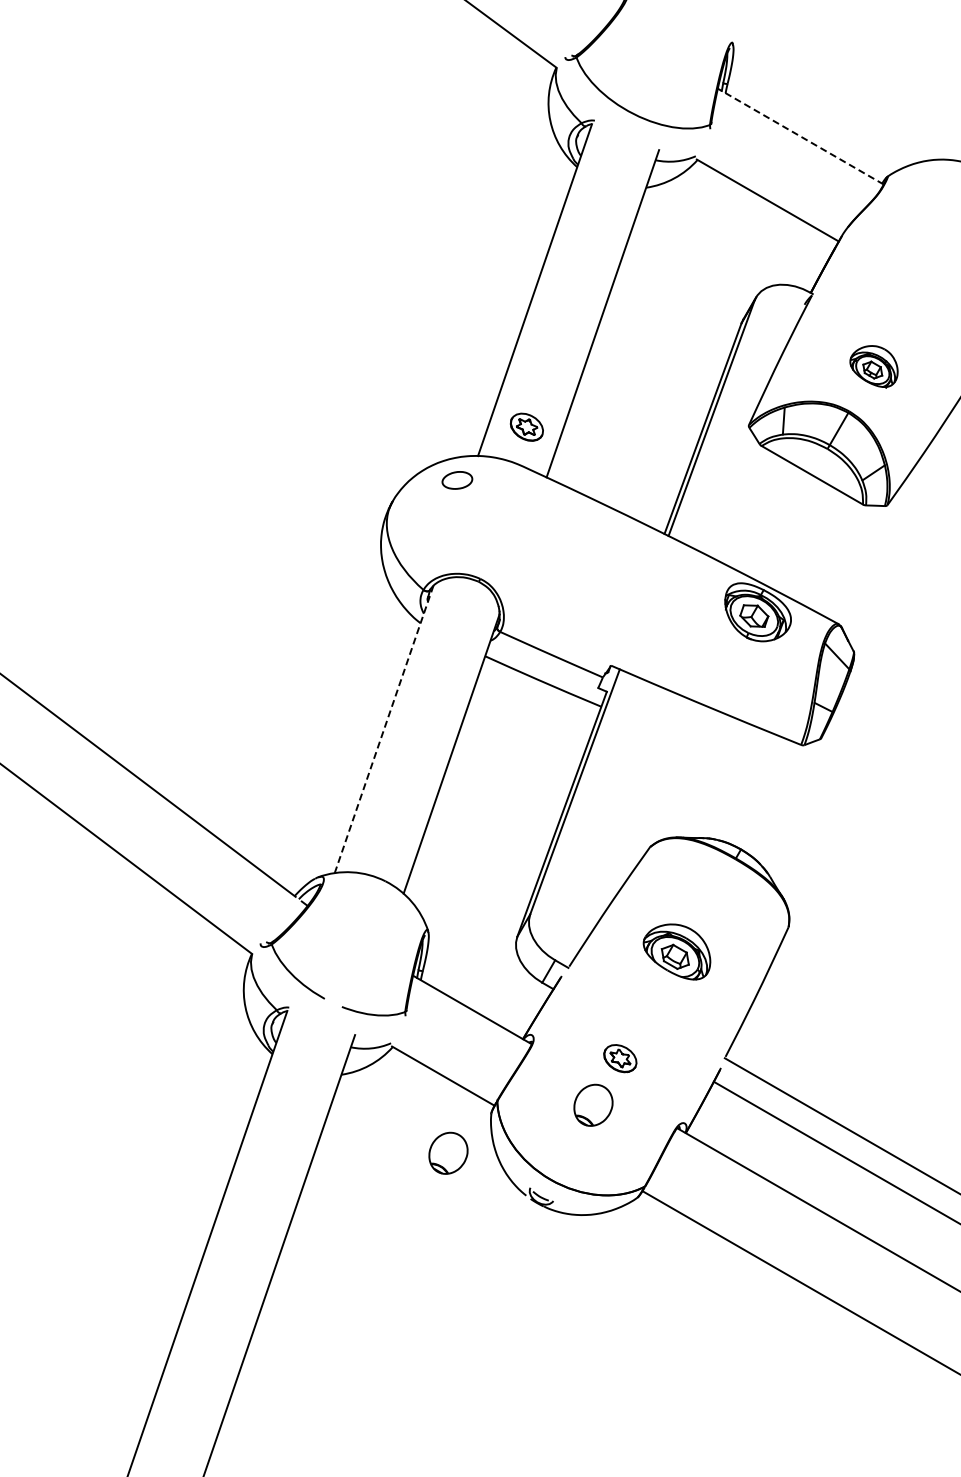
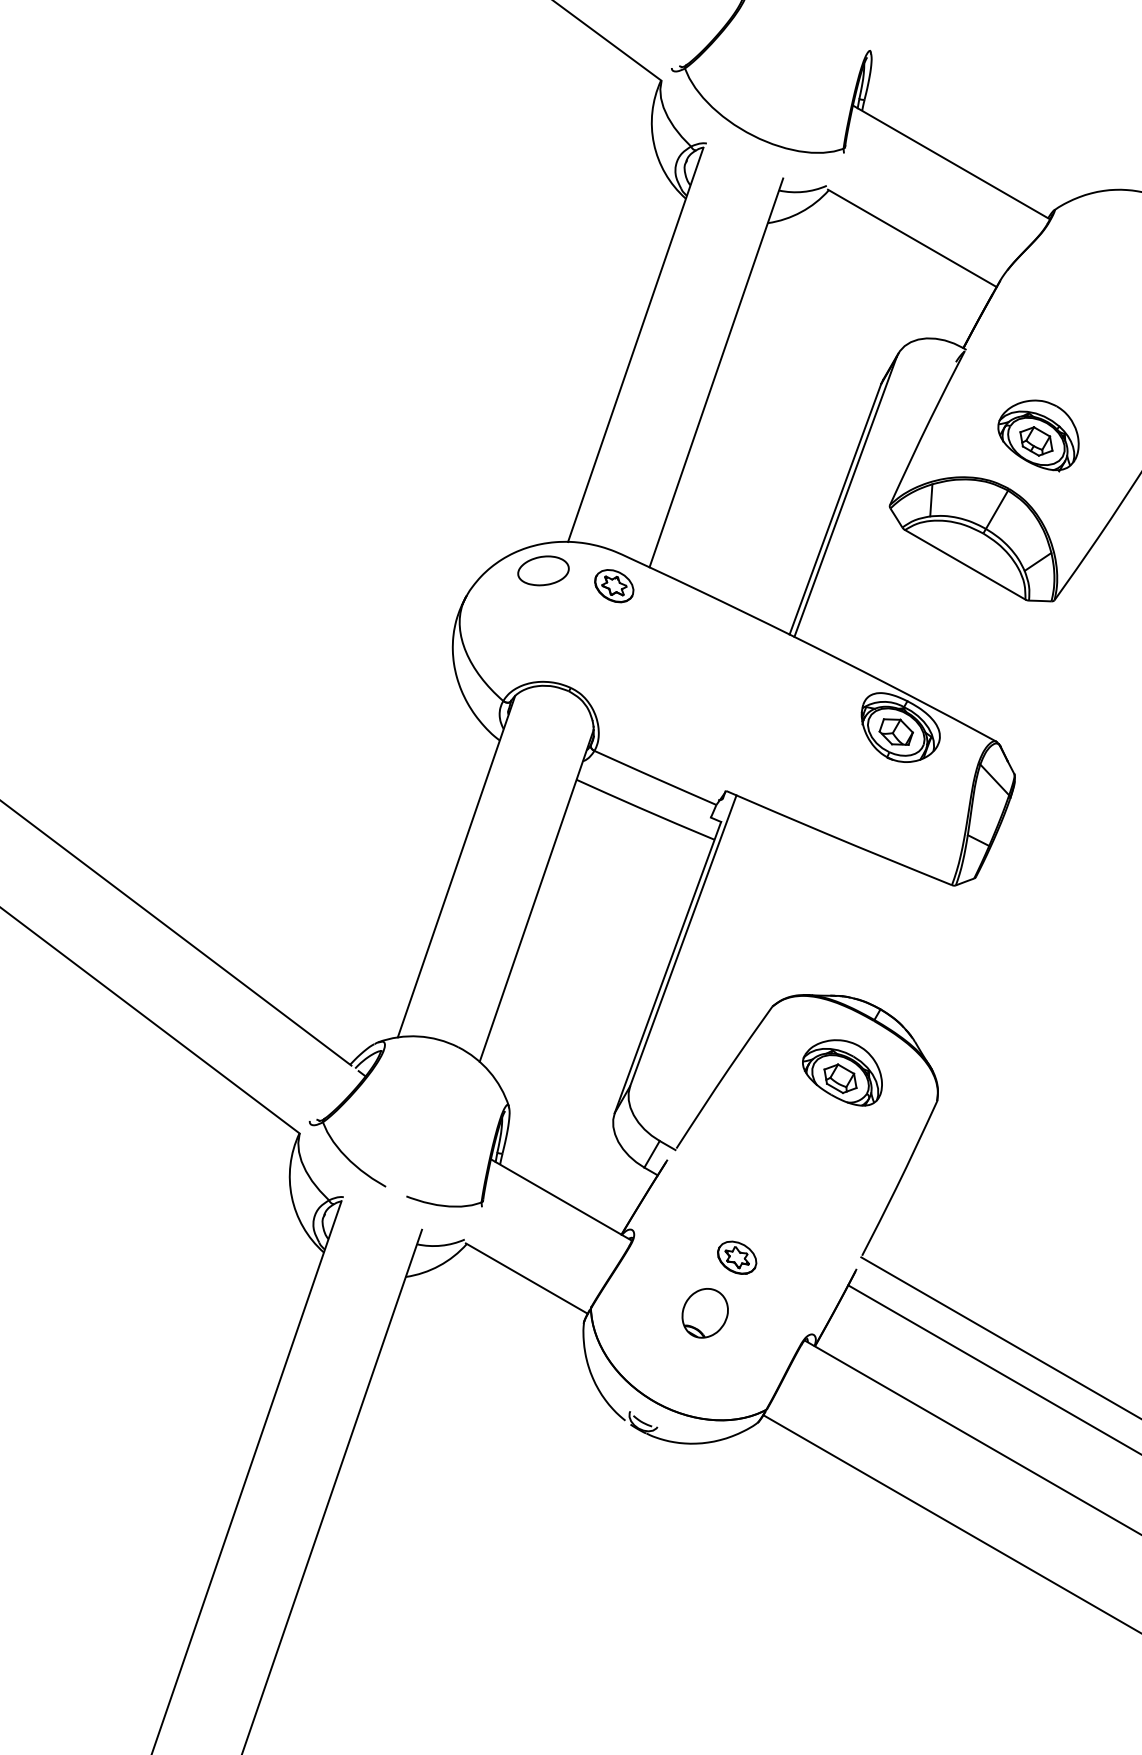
line: (800, 136) -> (951, 162), dashed -> solid
part: (873, 366) -> (1037, 435), size x1.43
part: (526, 426) -> (613, 585), moved
part: (457, 480) -> (543, 570), size x1.43
line: (384, 729) -> (456, 866), dashed -> solid
part: (676, 951) -> (841, 1072), moved
part: (448, 1152) -> (532, 1369), removed

